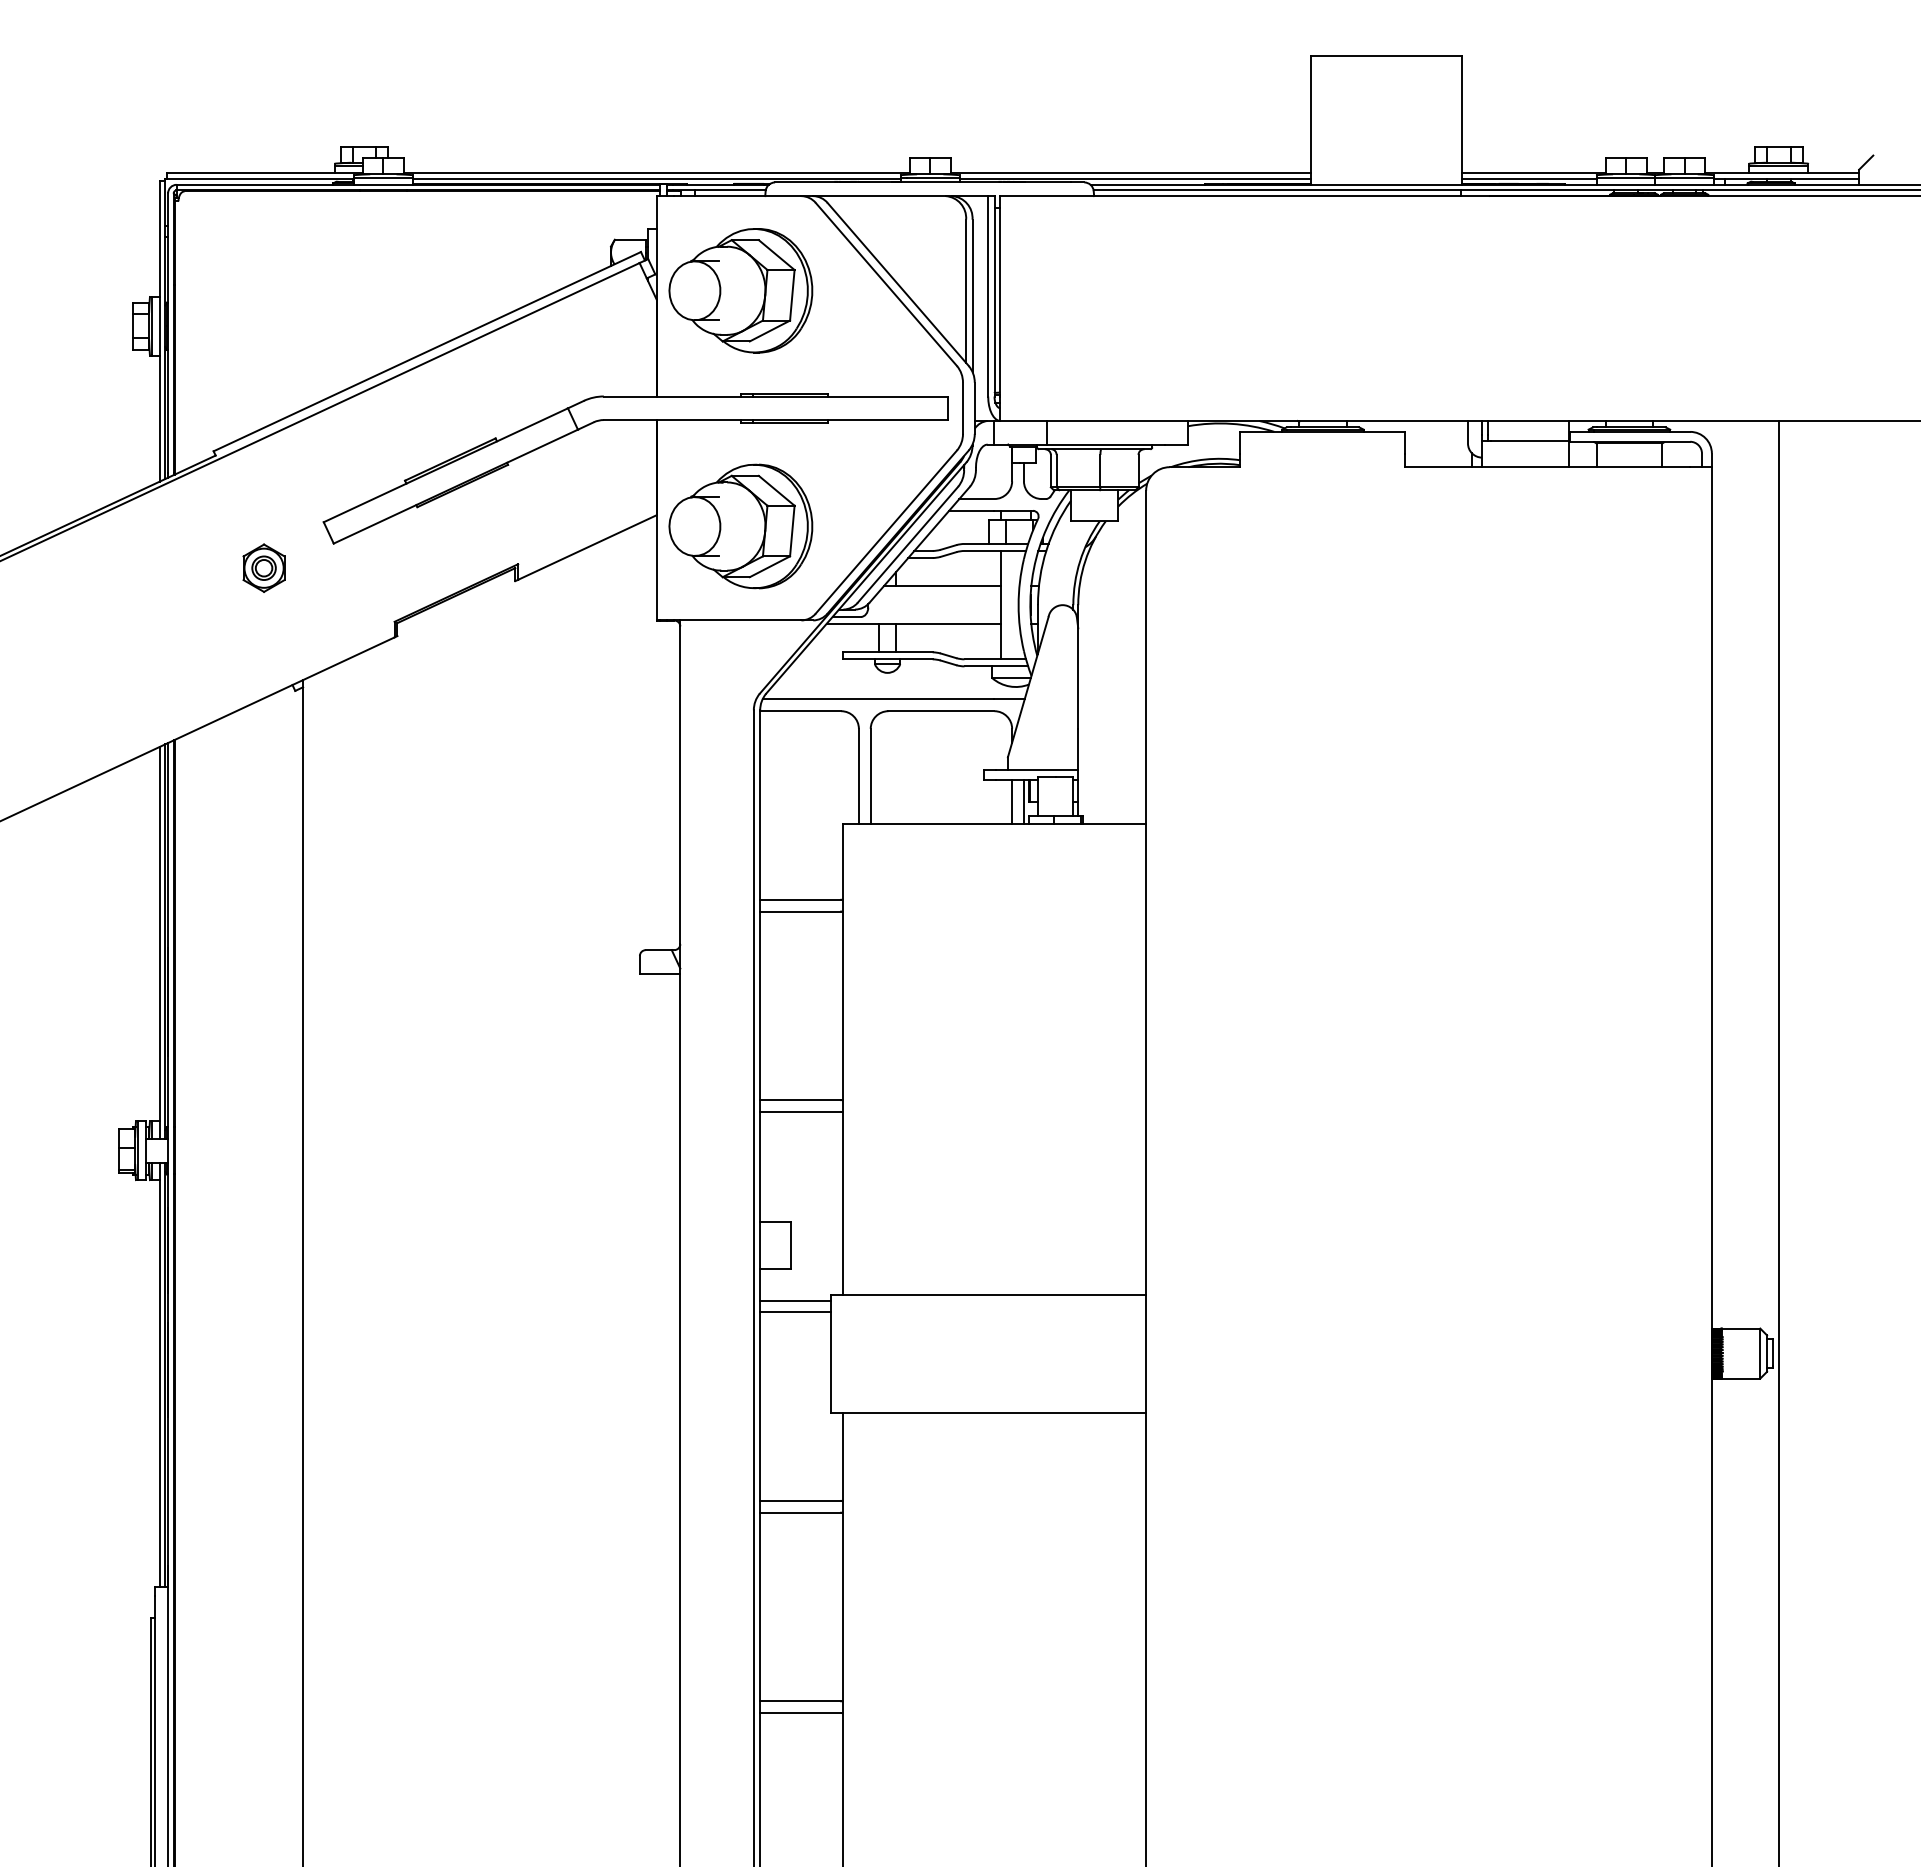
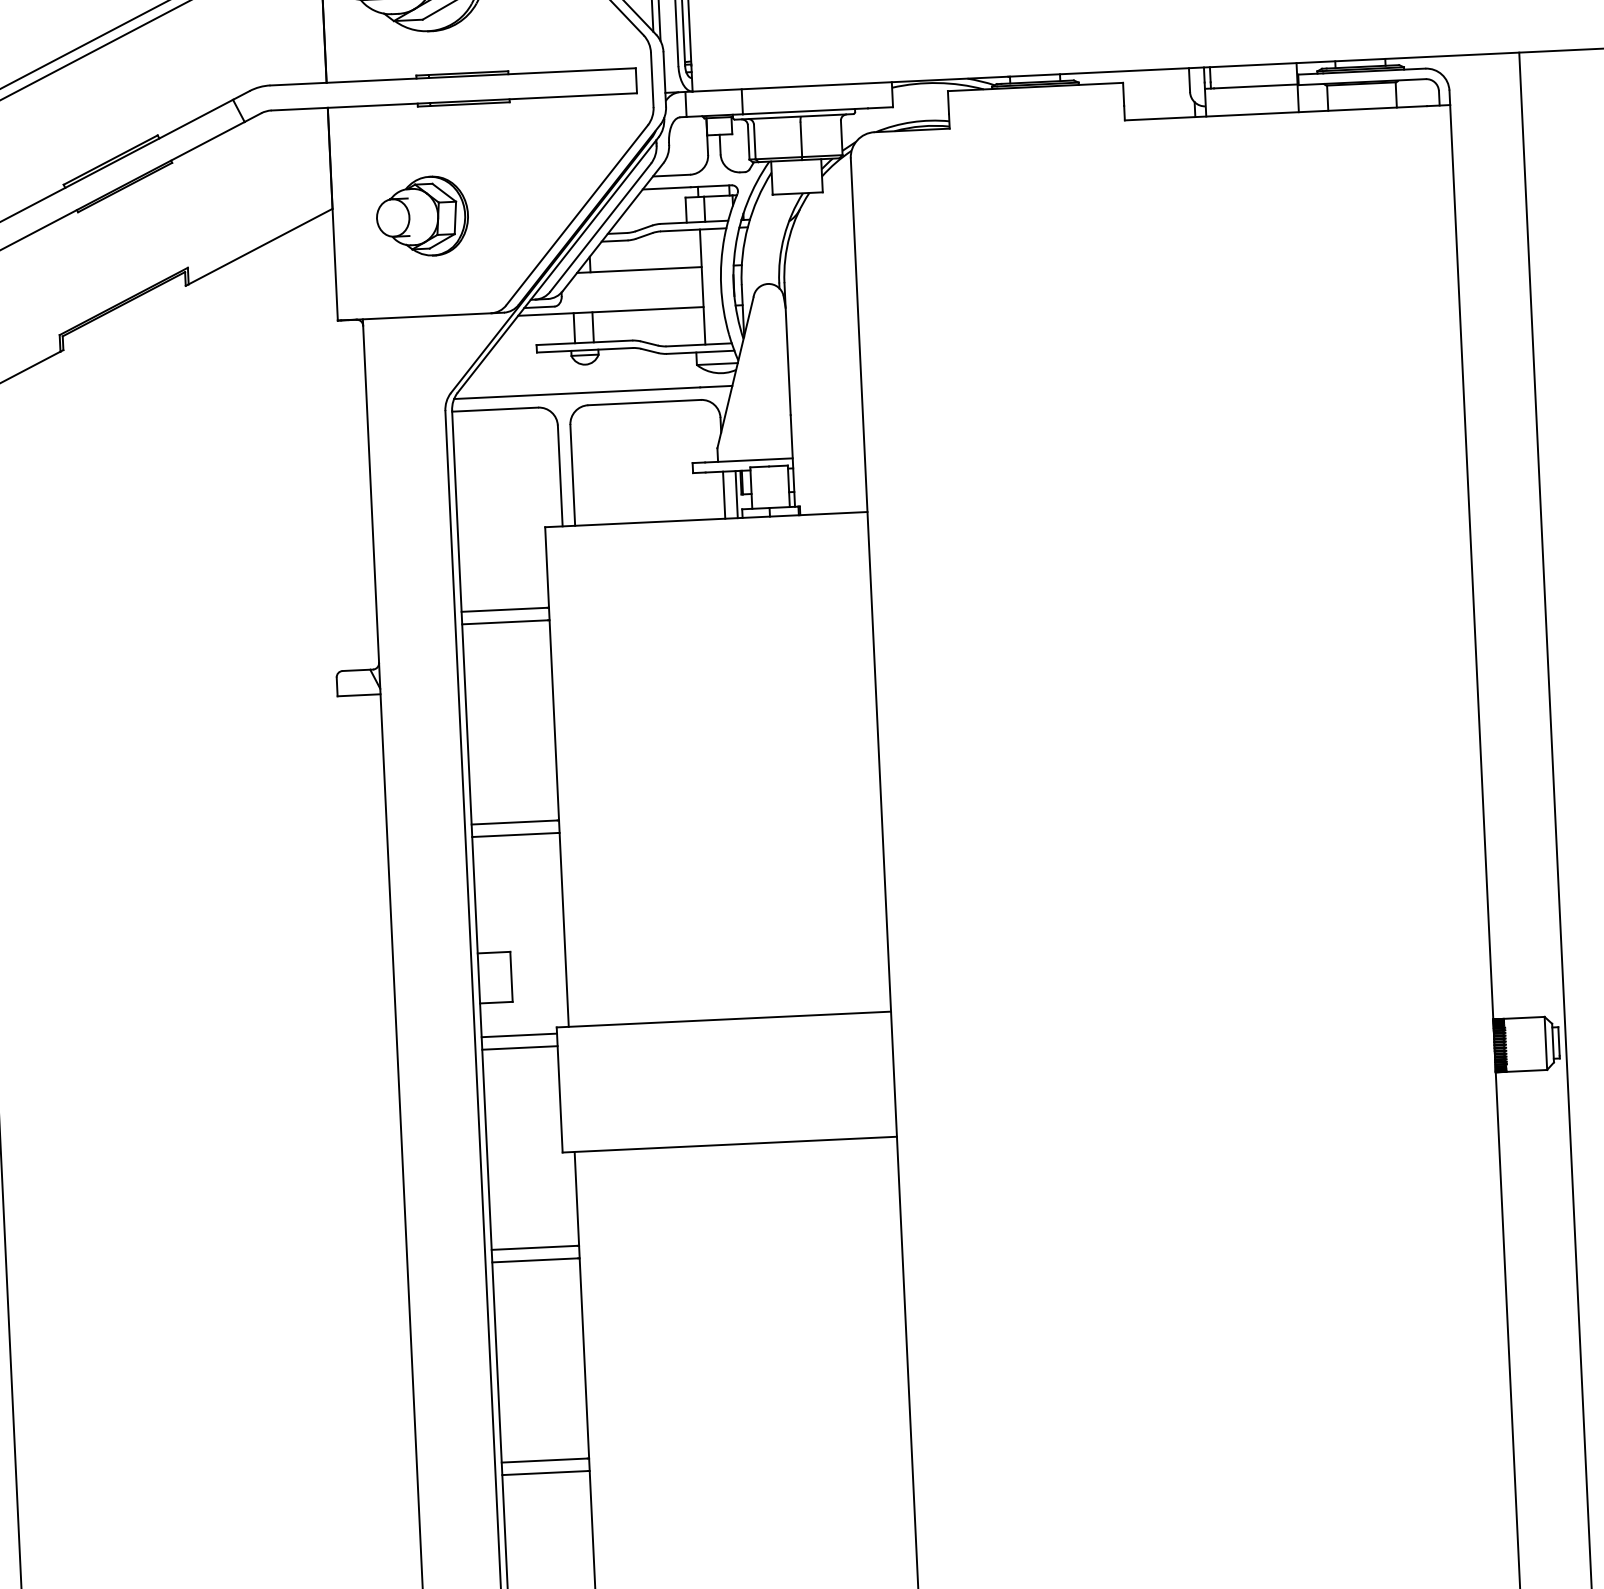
part: (740, 526) -> (422, 216), size x0.6

